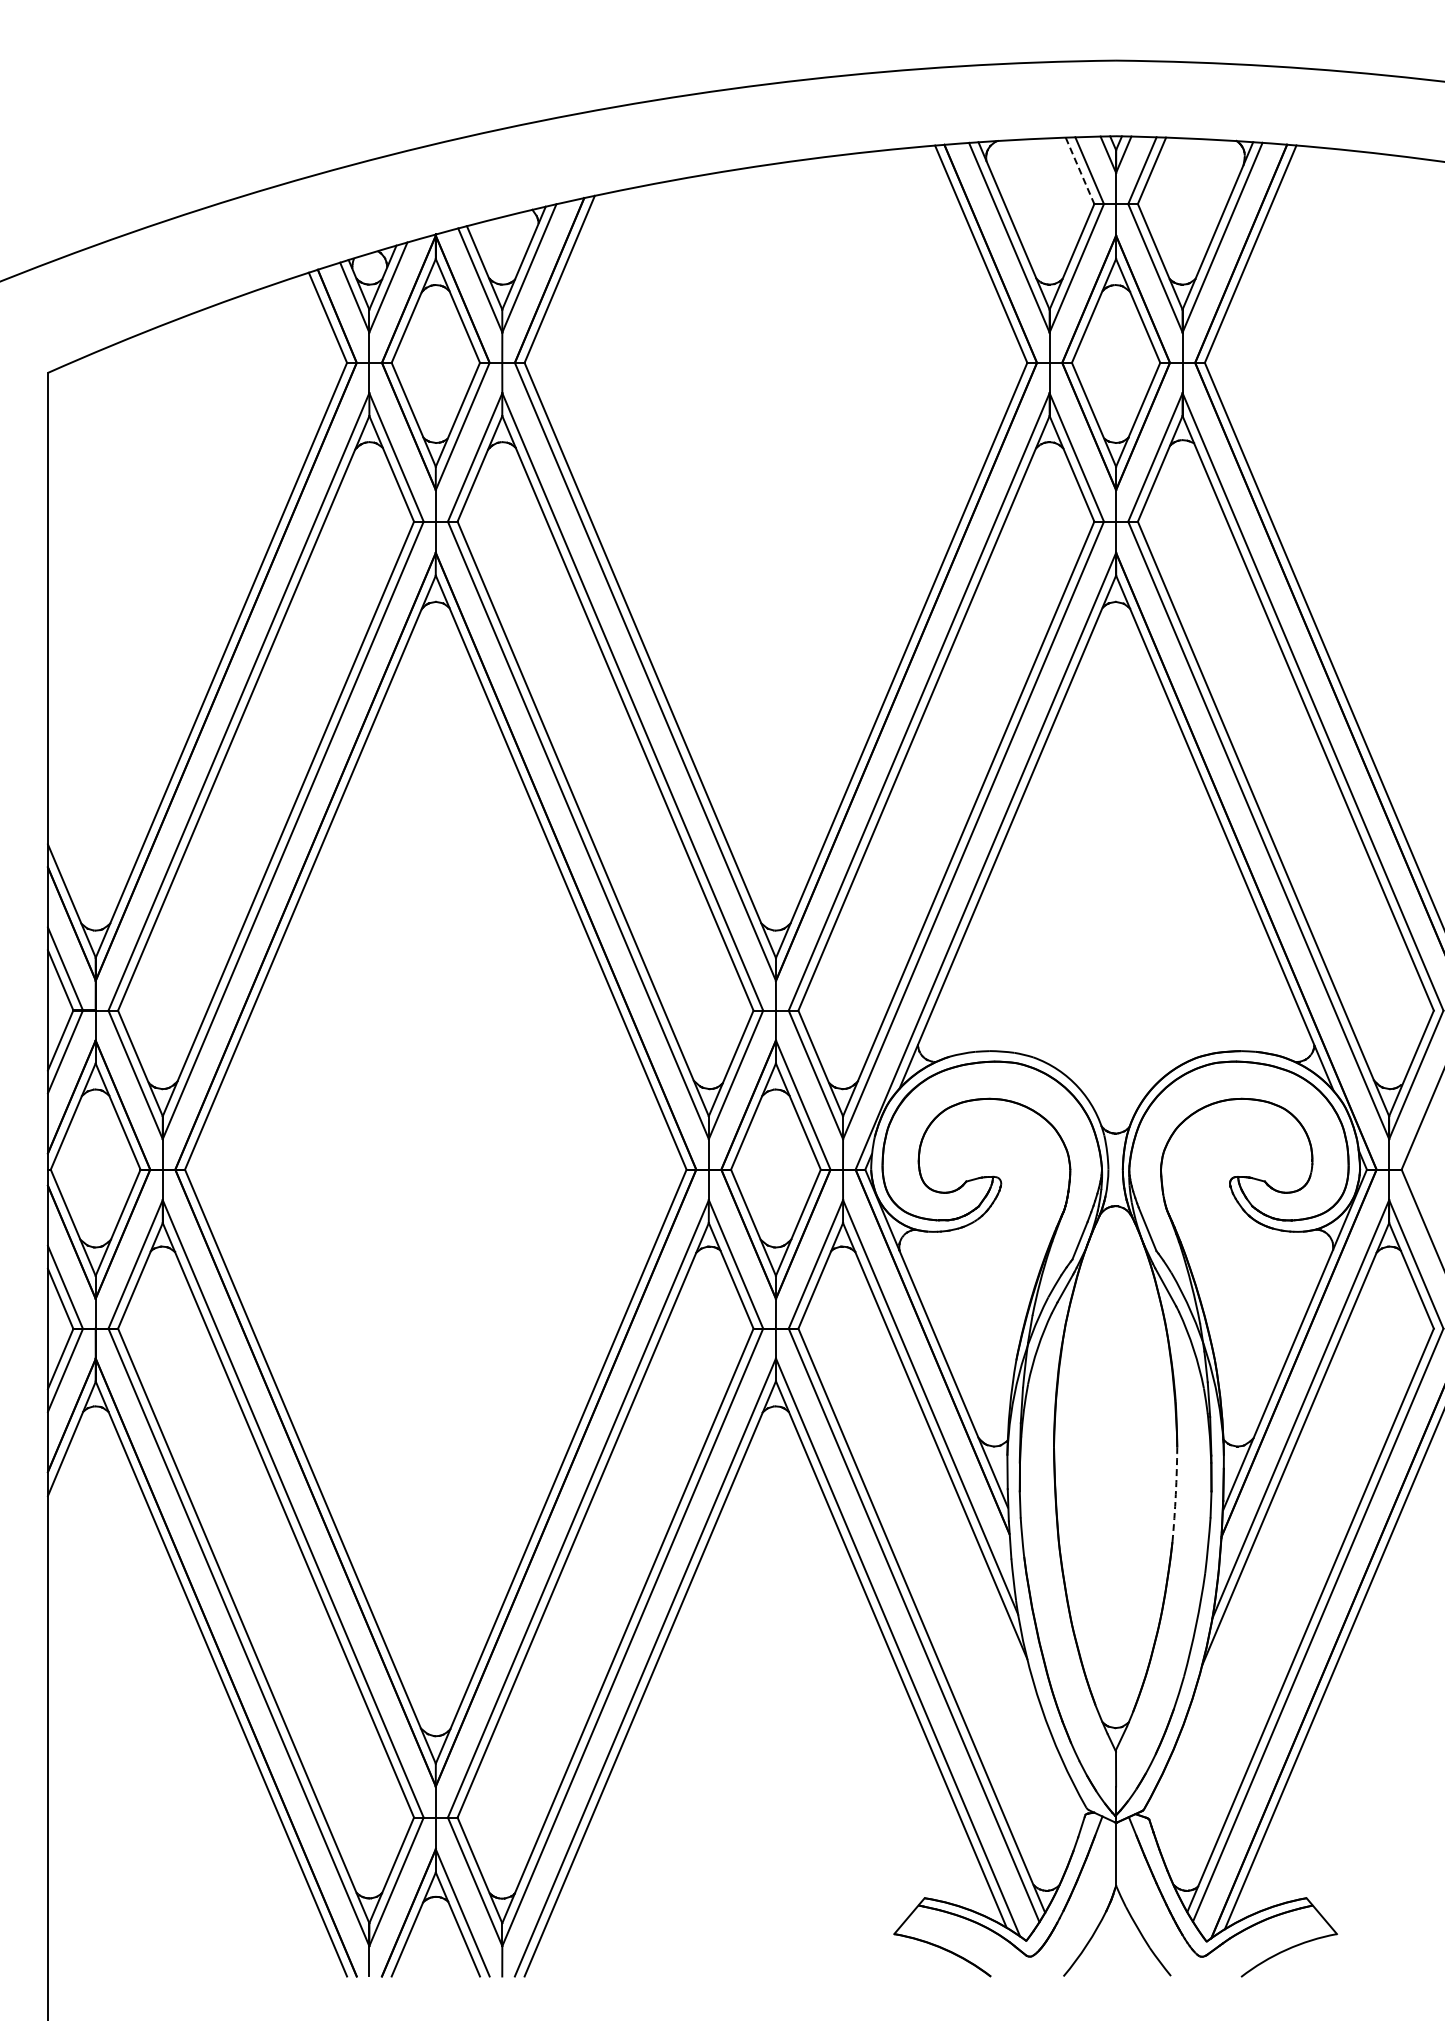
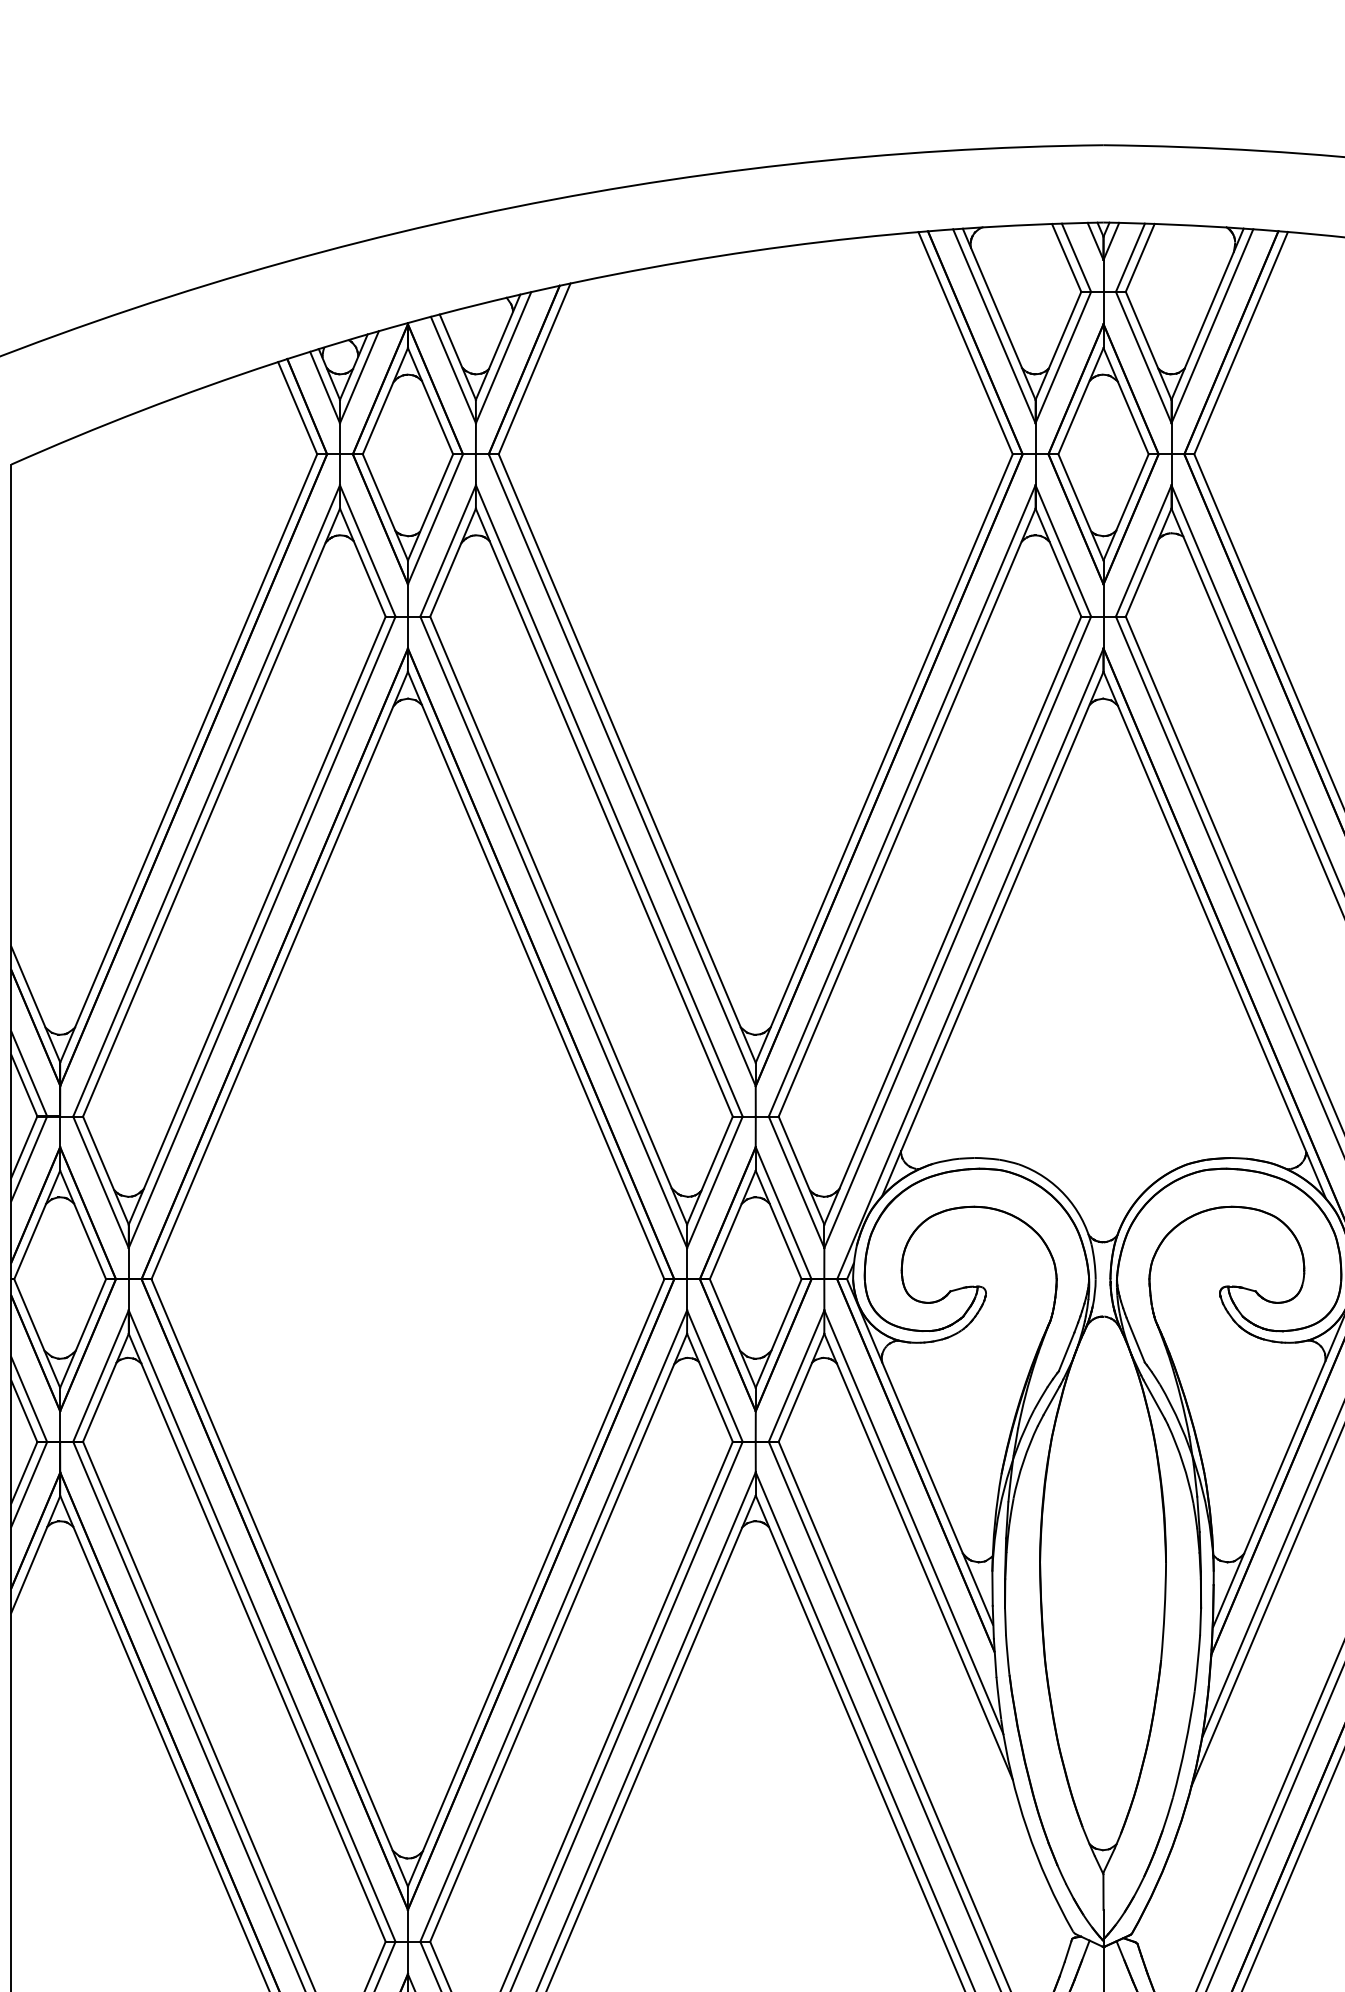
line: (1080, 171) -> (1067, 258), dashed -> solid
arc: (1175, 1494) -> (1164, 1611), dashed -> solid

